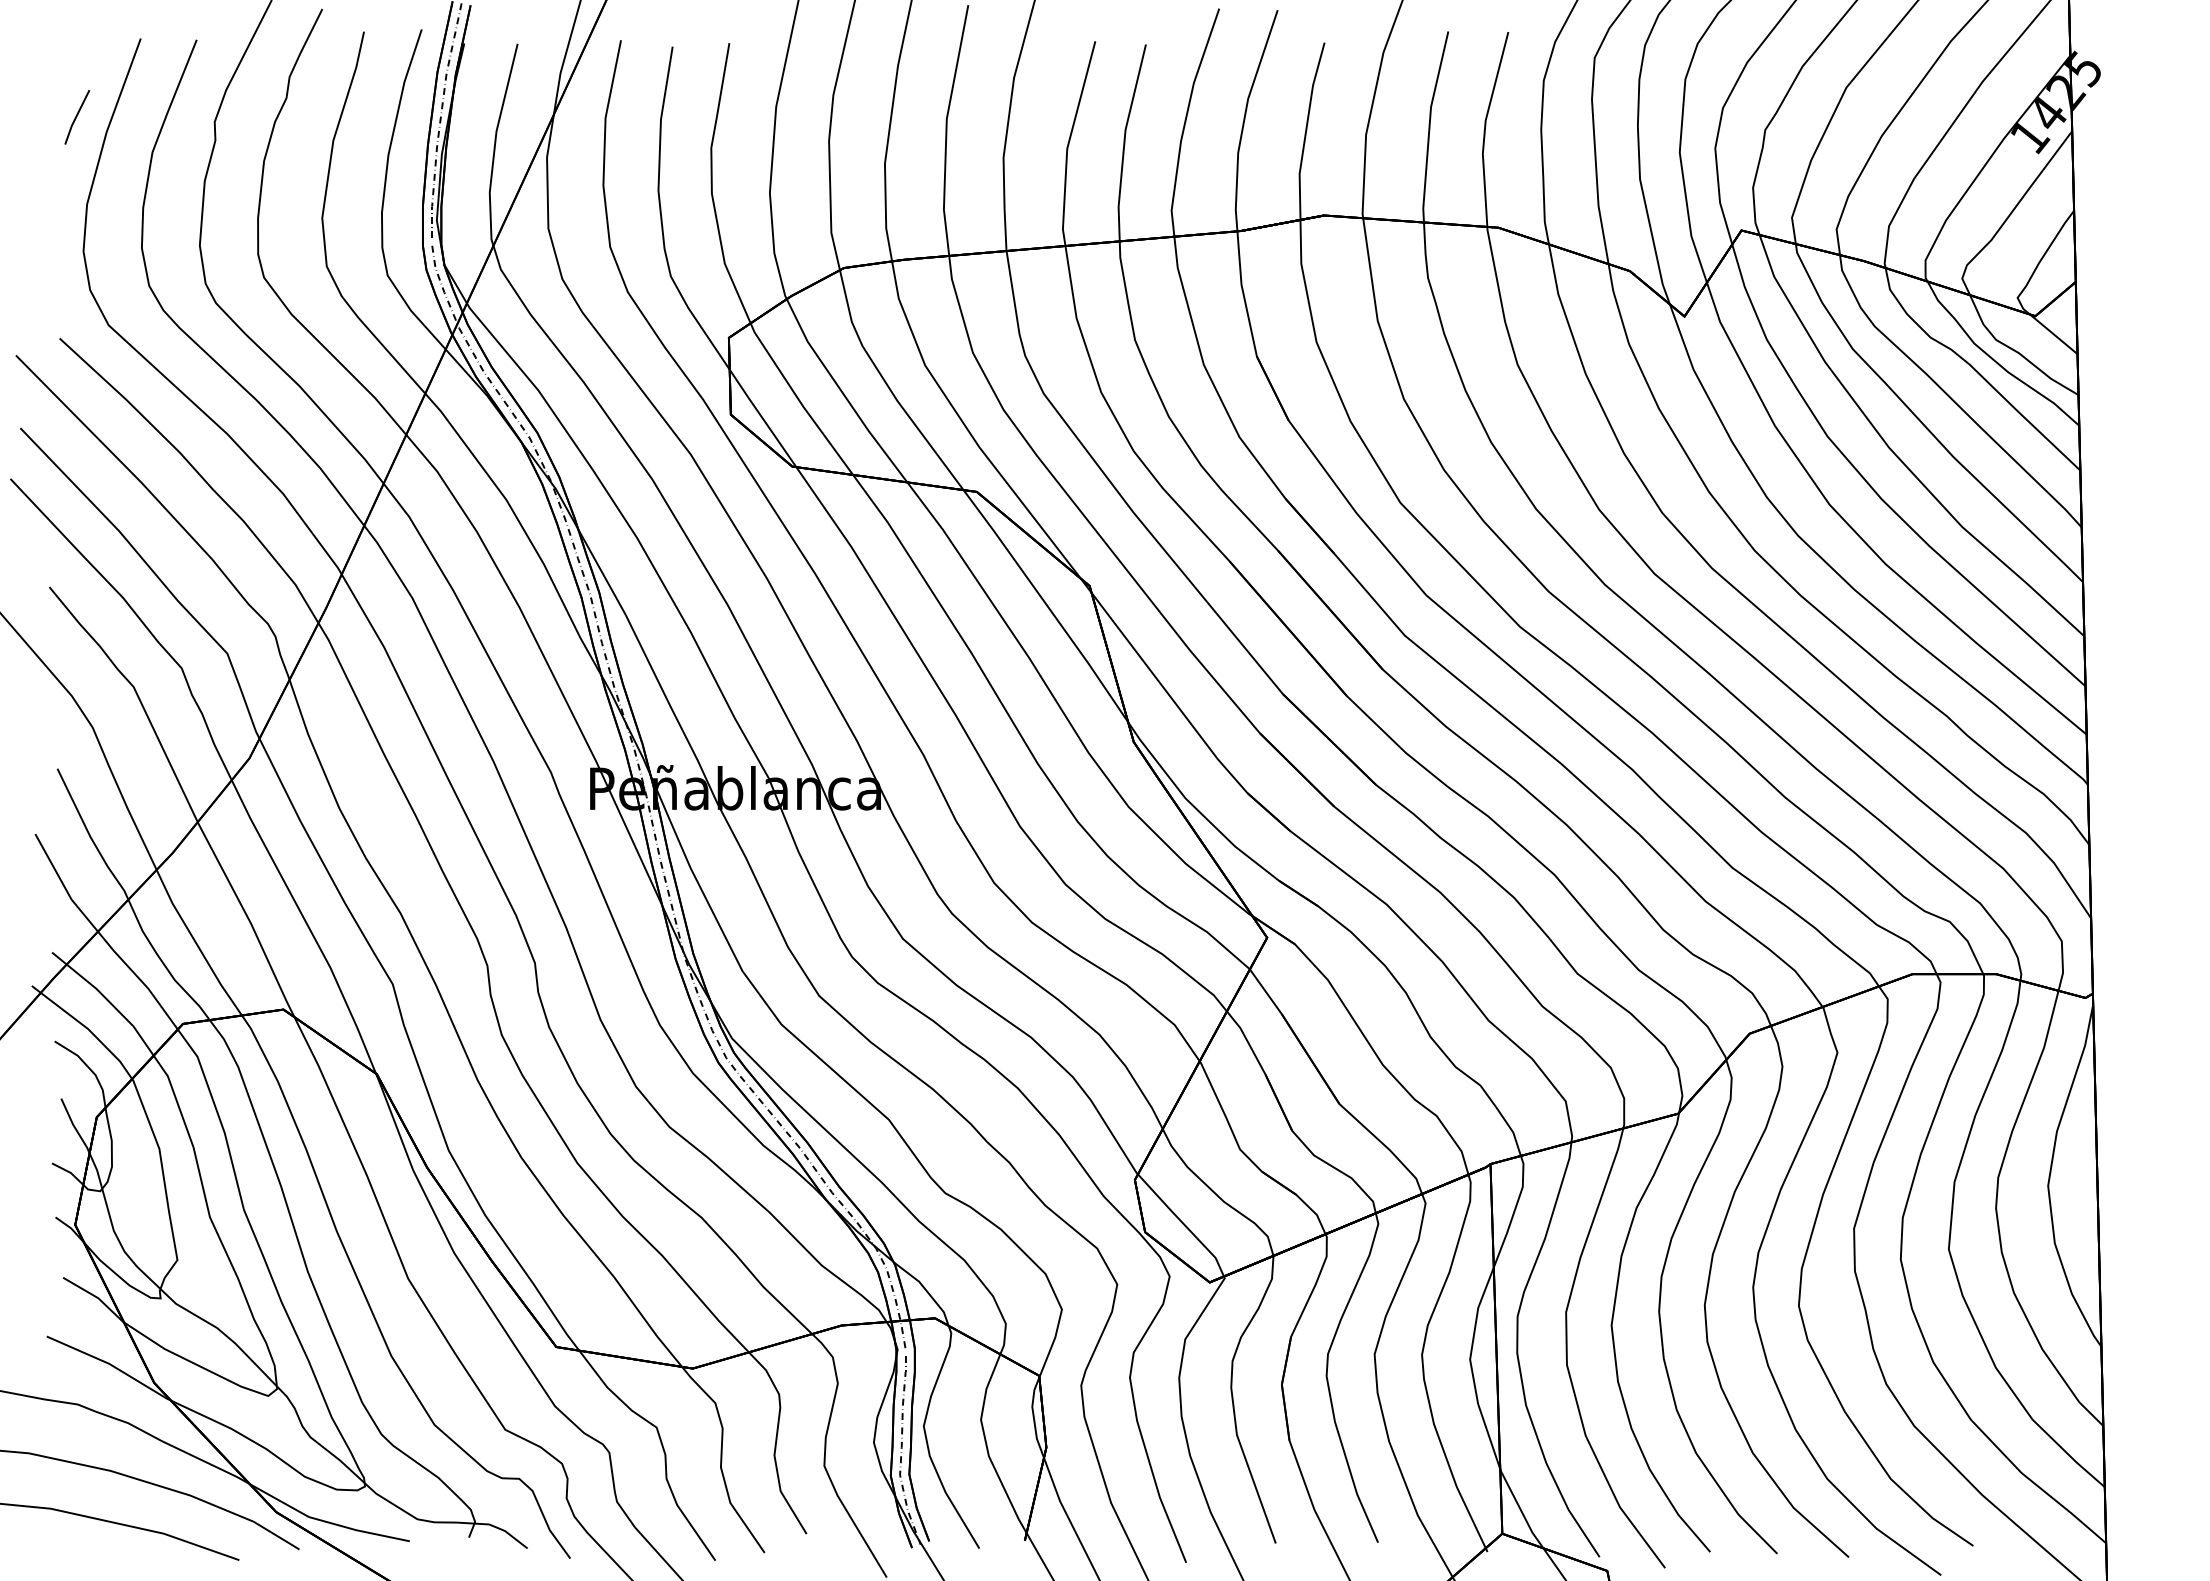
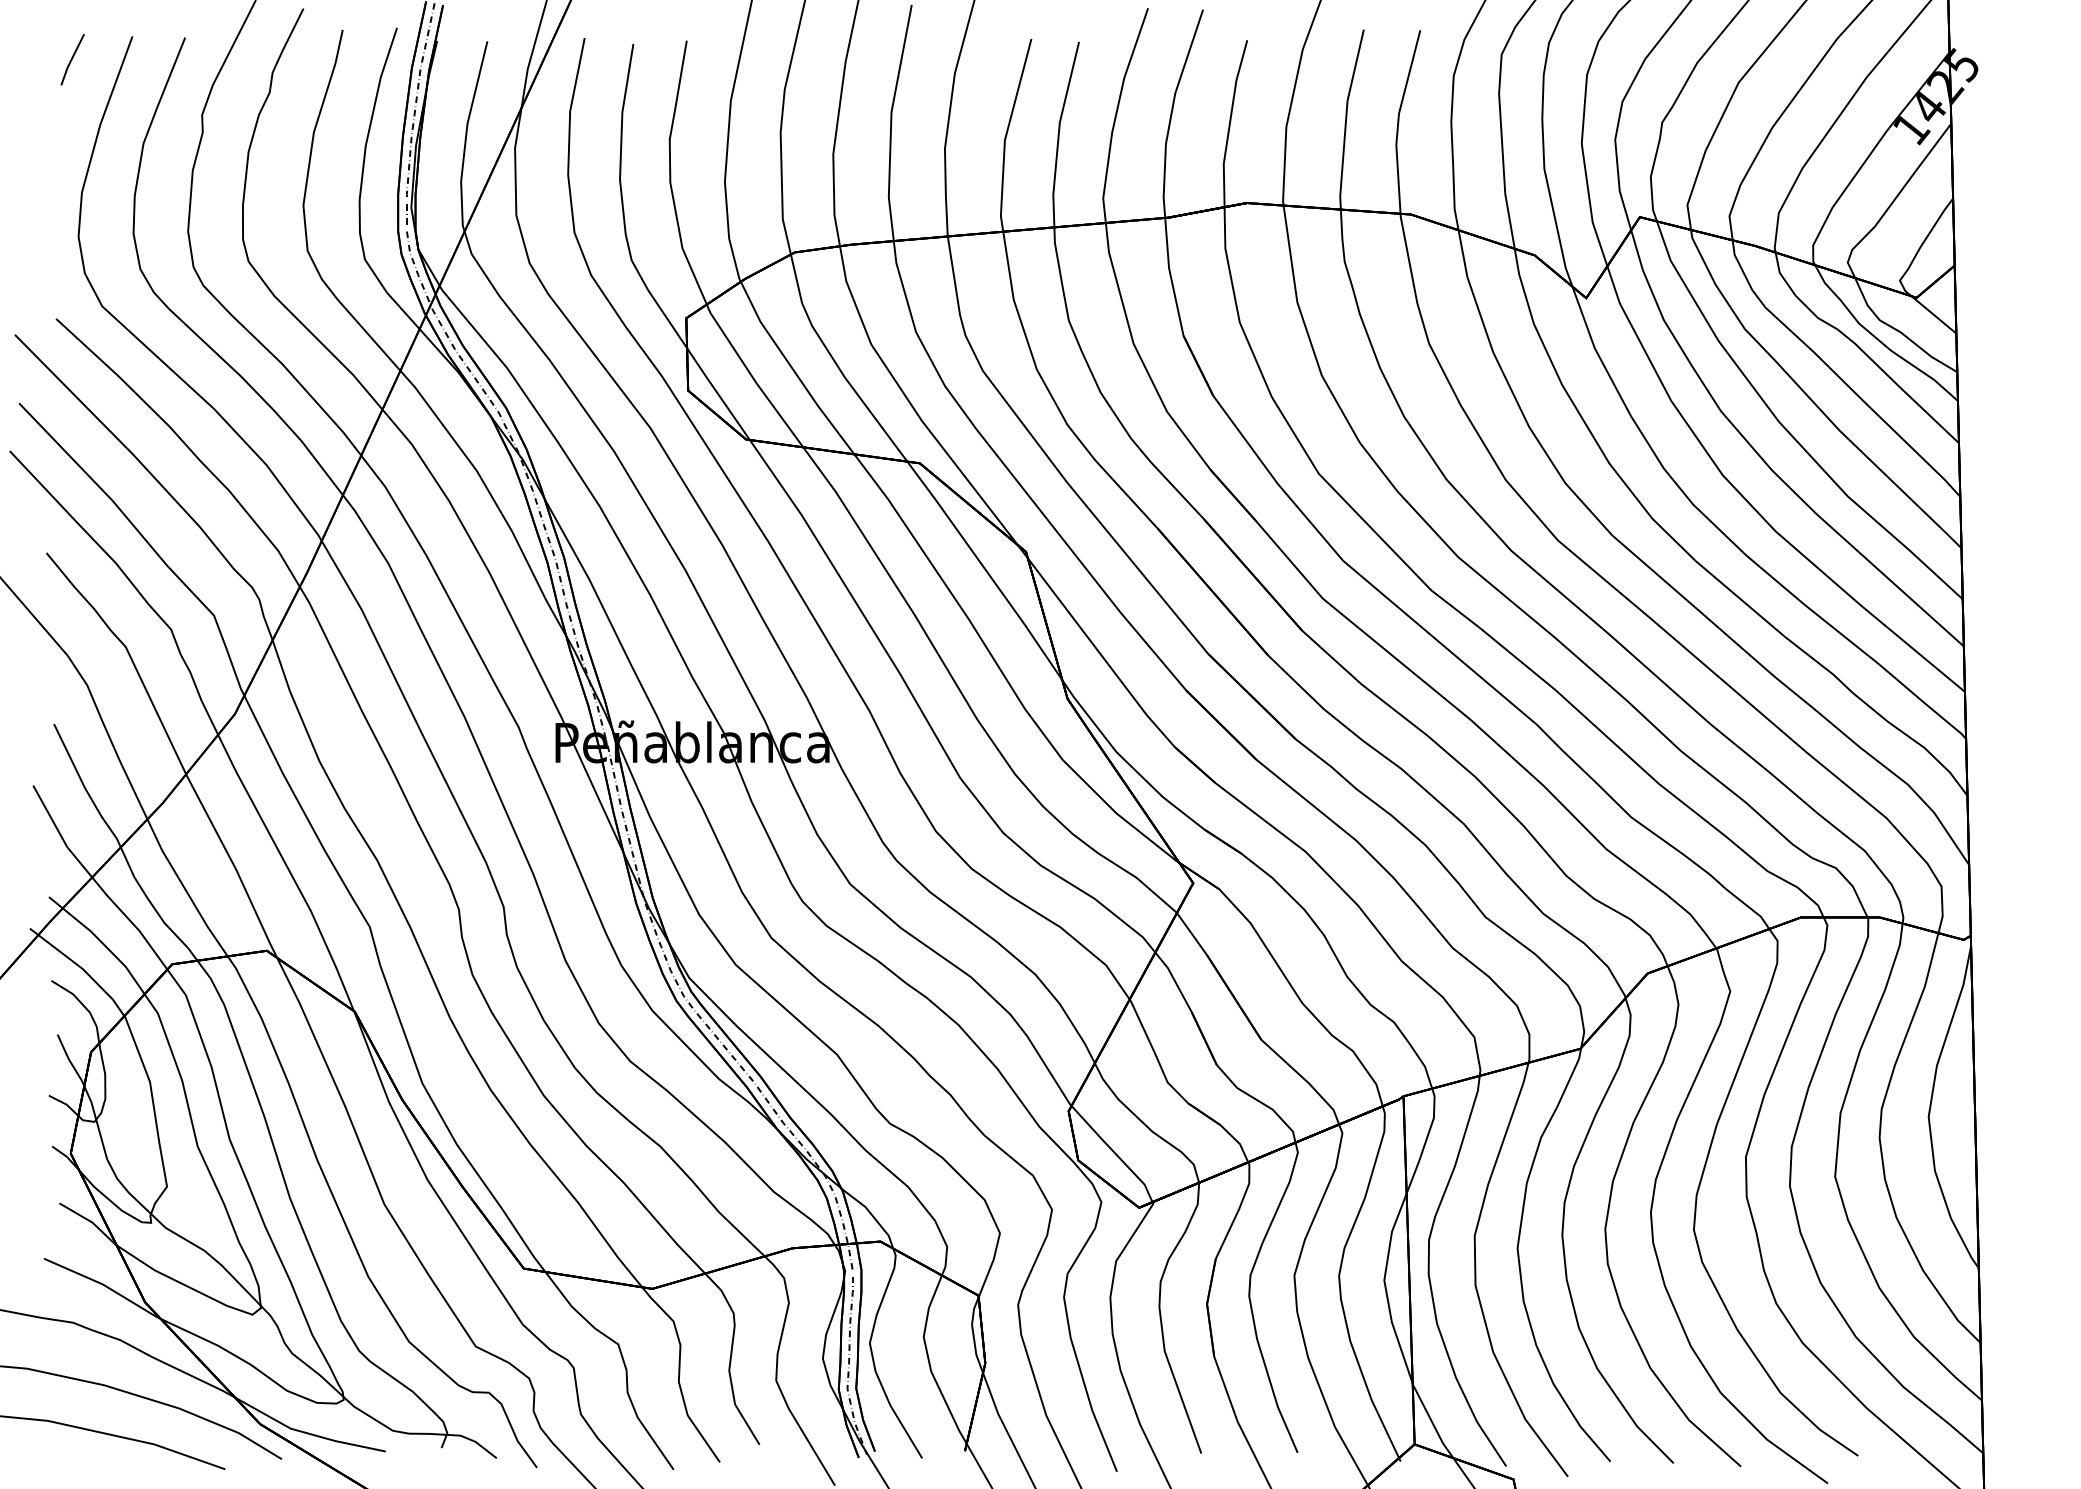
line: (77, 116) -> (72, 58), moved

